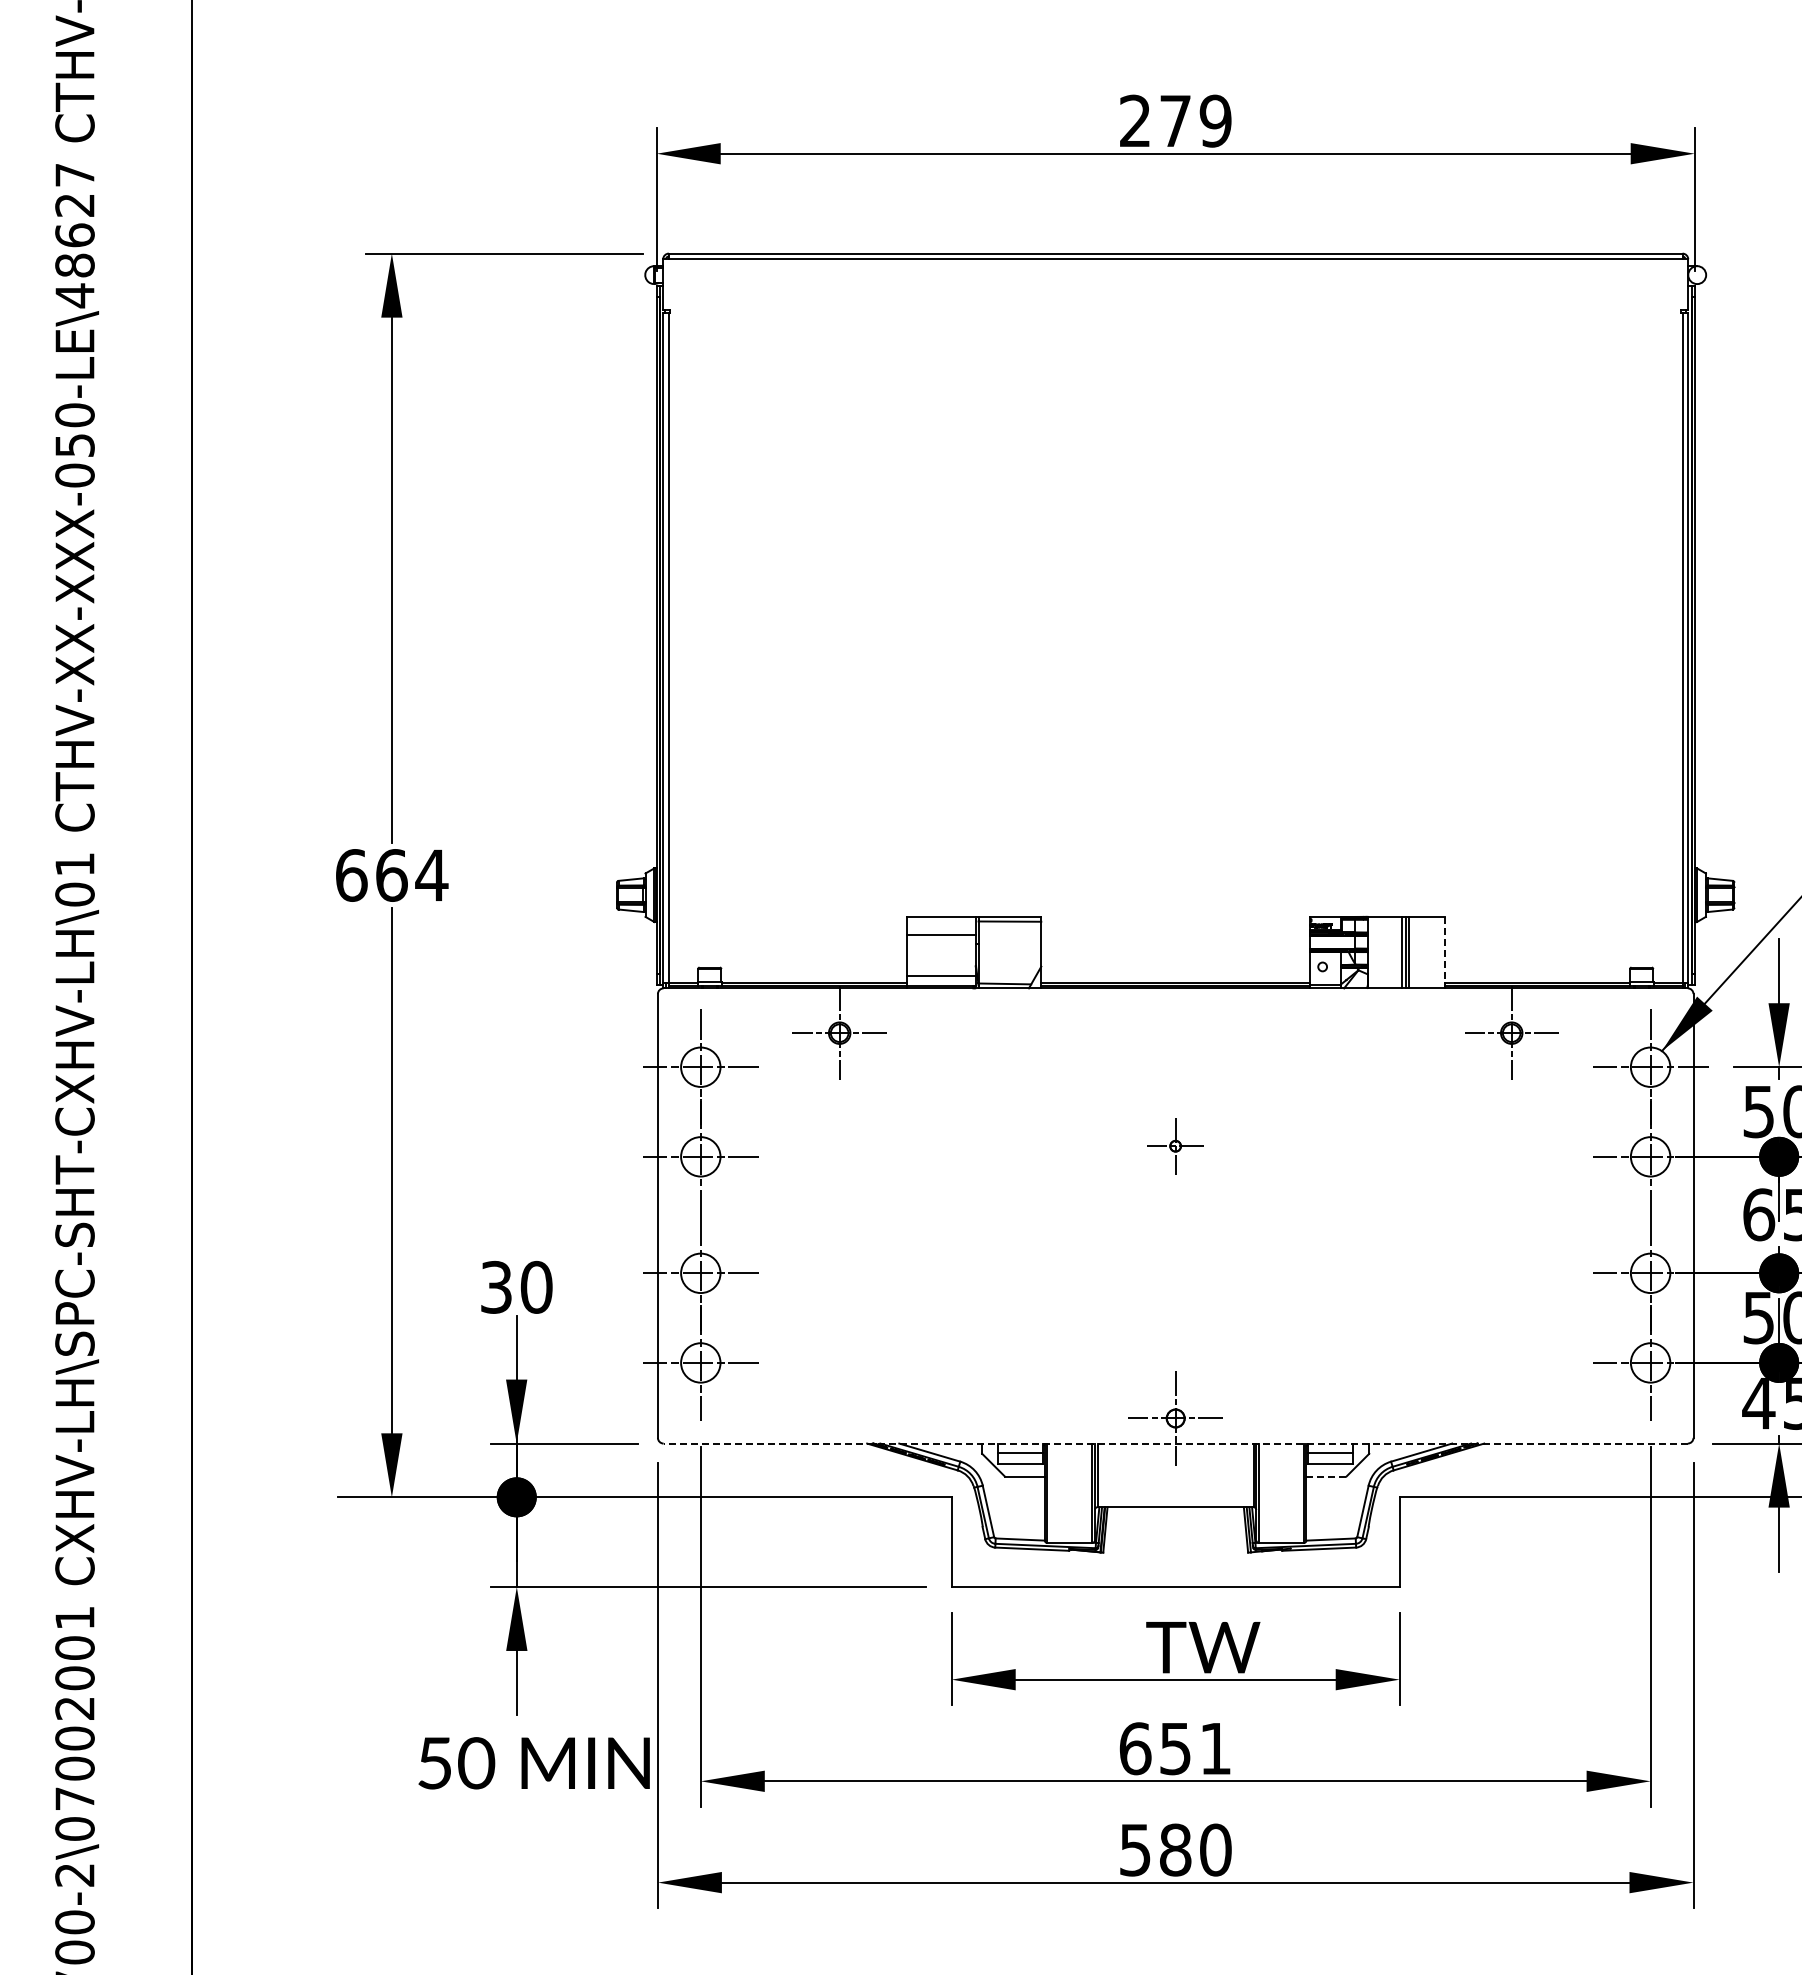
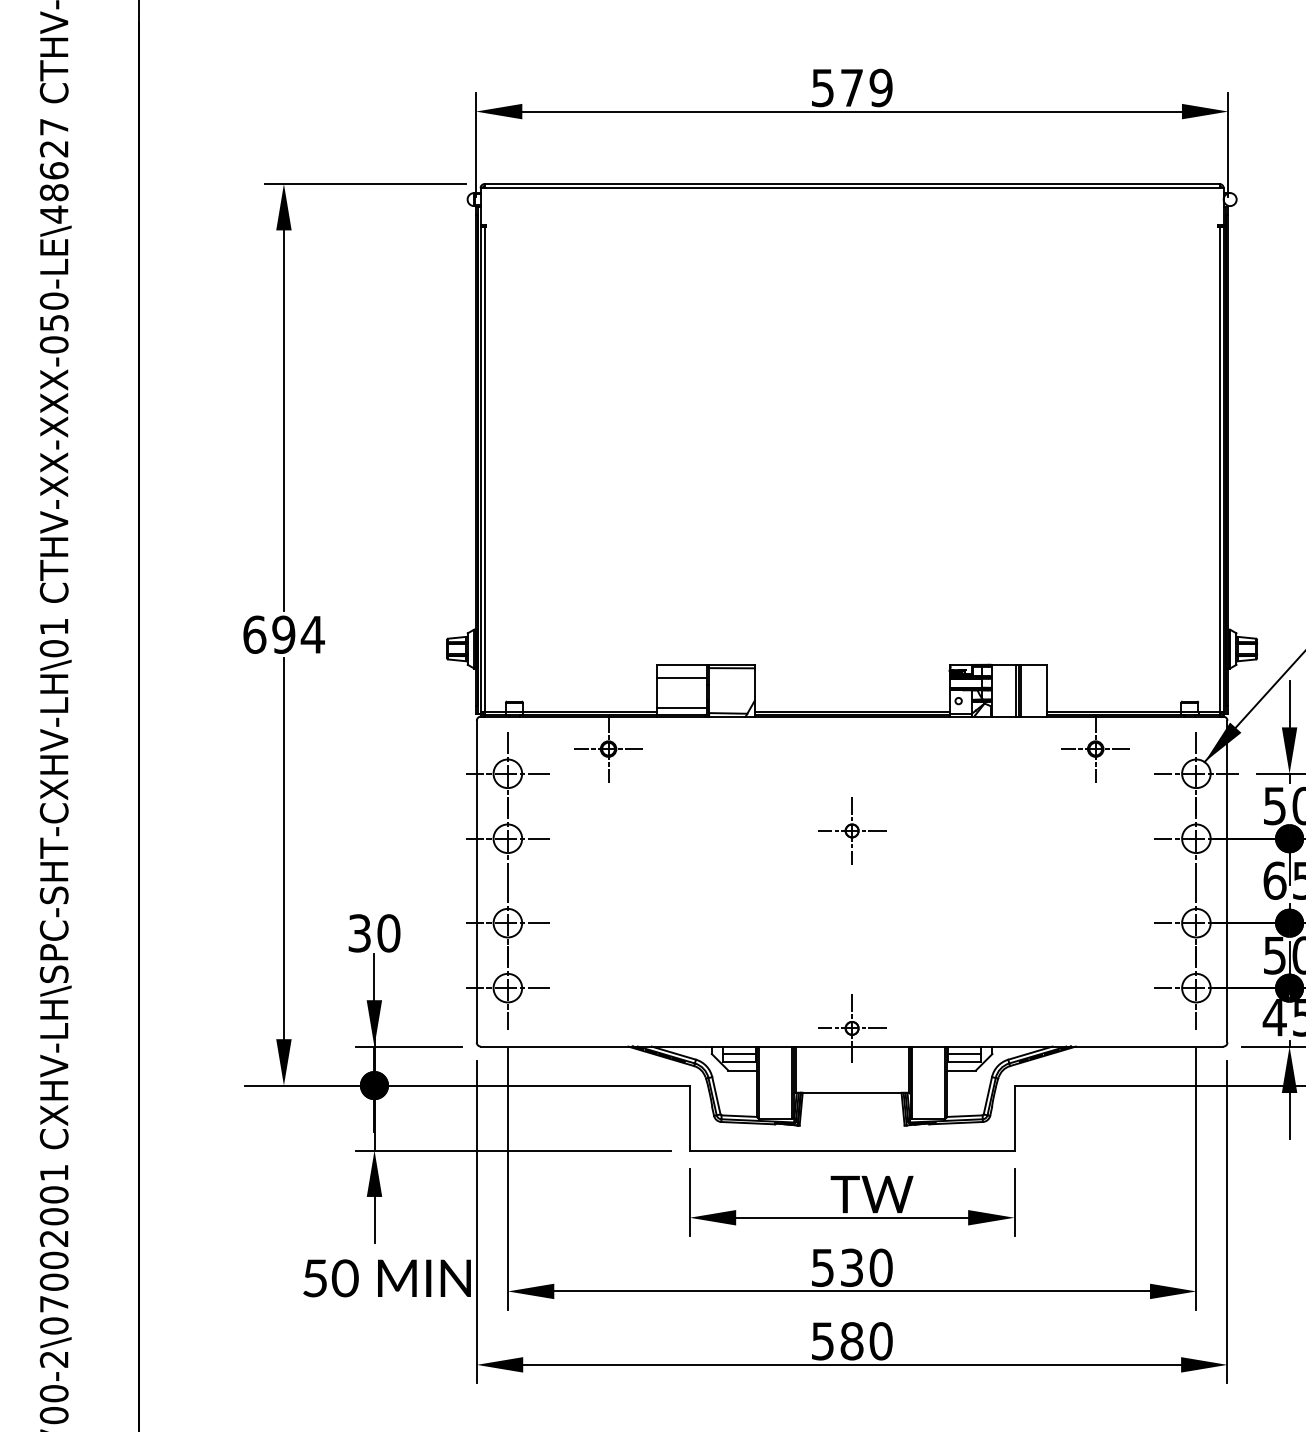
text: (1135, 120) -> (822, 87), 279 -> 579
text: (391, 875) -> (283, 634), 664 -> 694
line: (1444, 949) -> (1046, 688), dashed -> solid
part: (1175, 1146) -> (851, 831), size x1.67
line: (1175, 1443) -> (851, 1046), dashed -> solid
line: (1326, 1476) -> (961, 1070), dashed -> solid
text: (1175, 1748) -> (851, 1267), 651 -> 530

